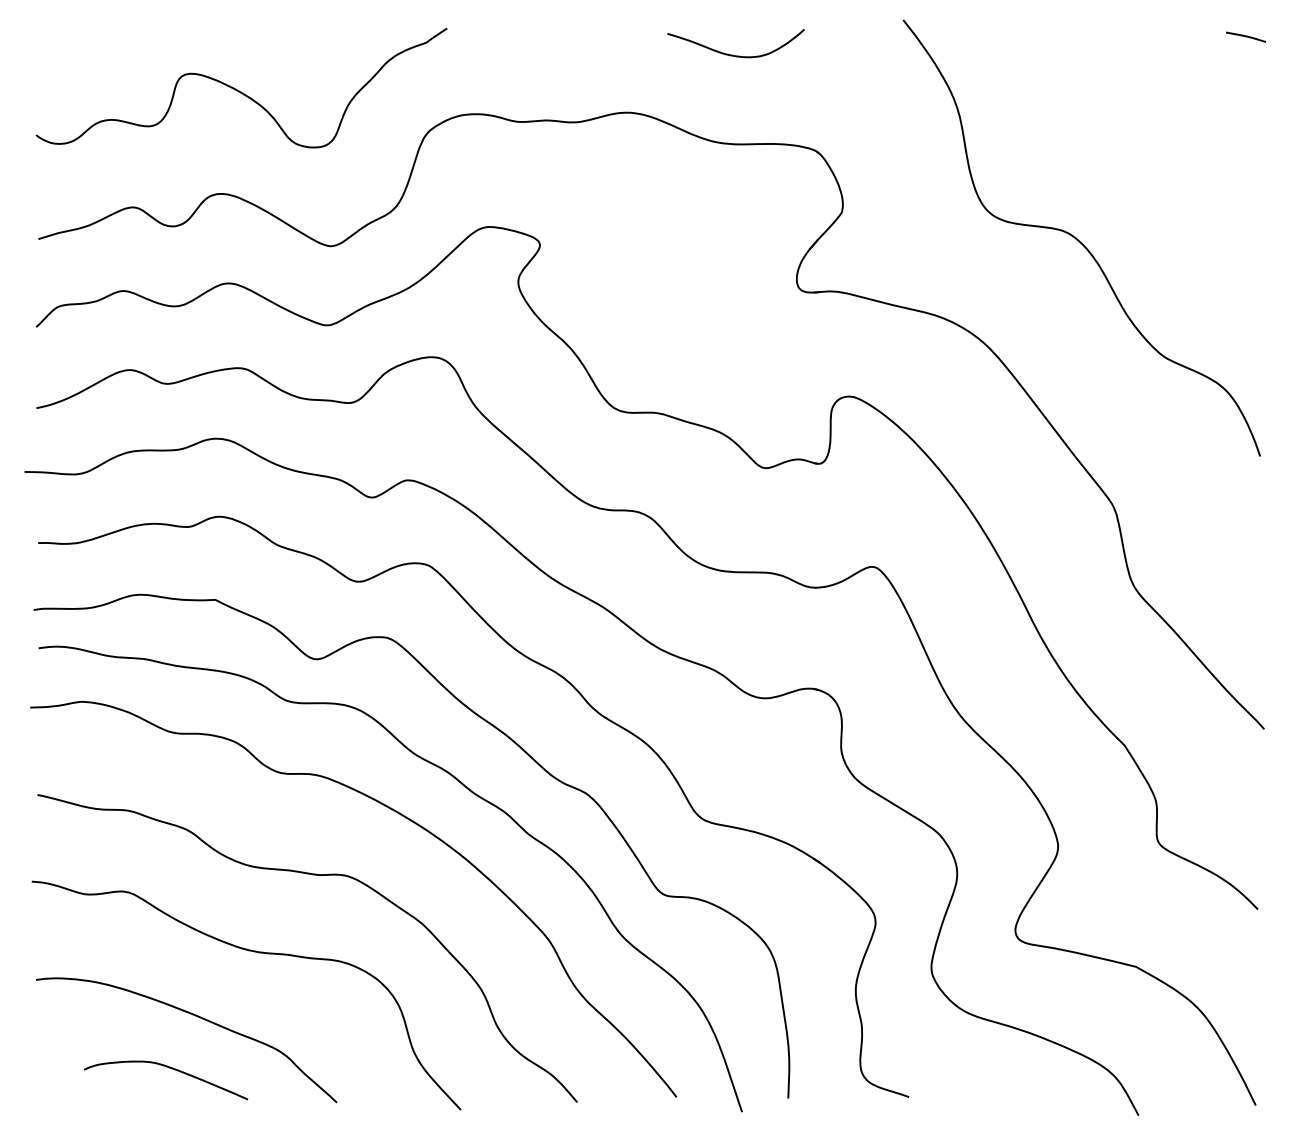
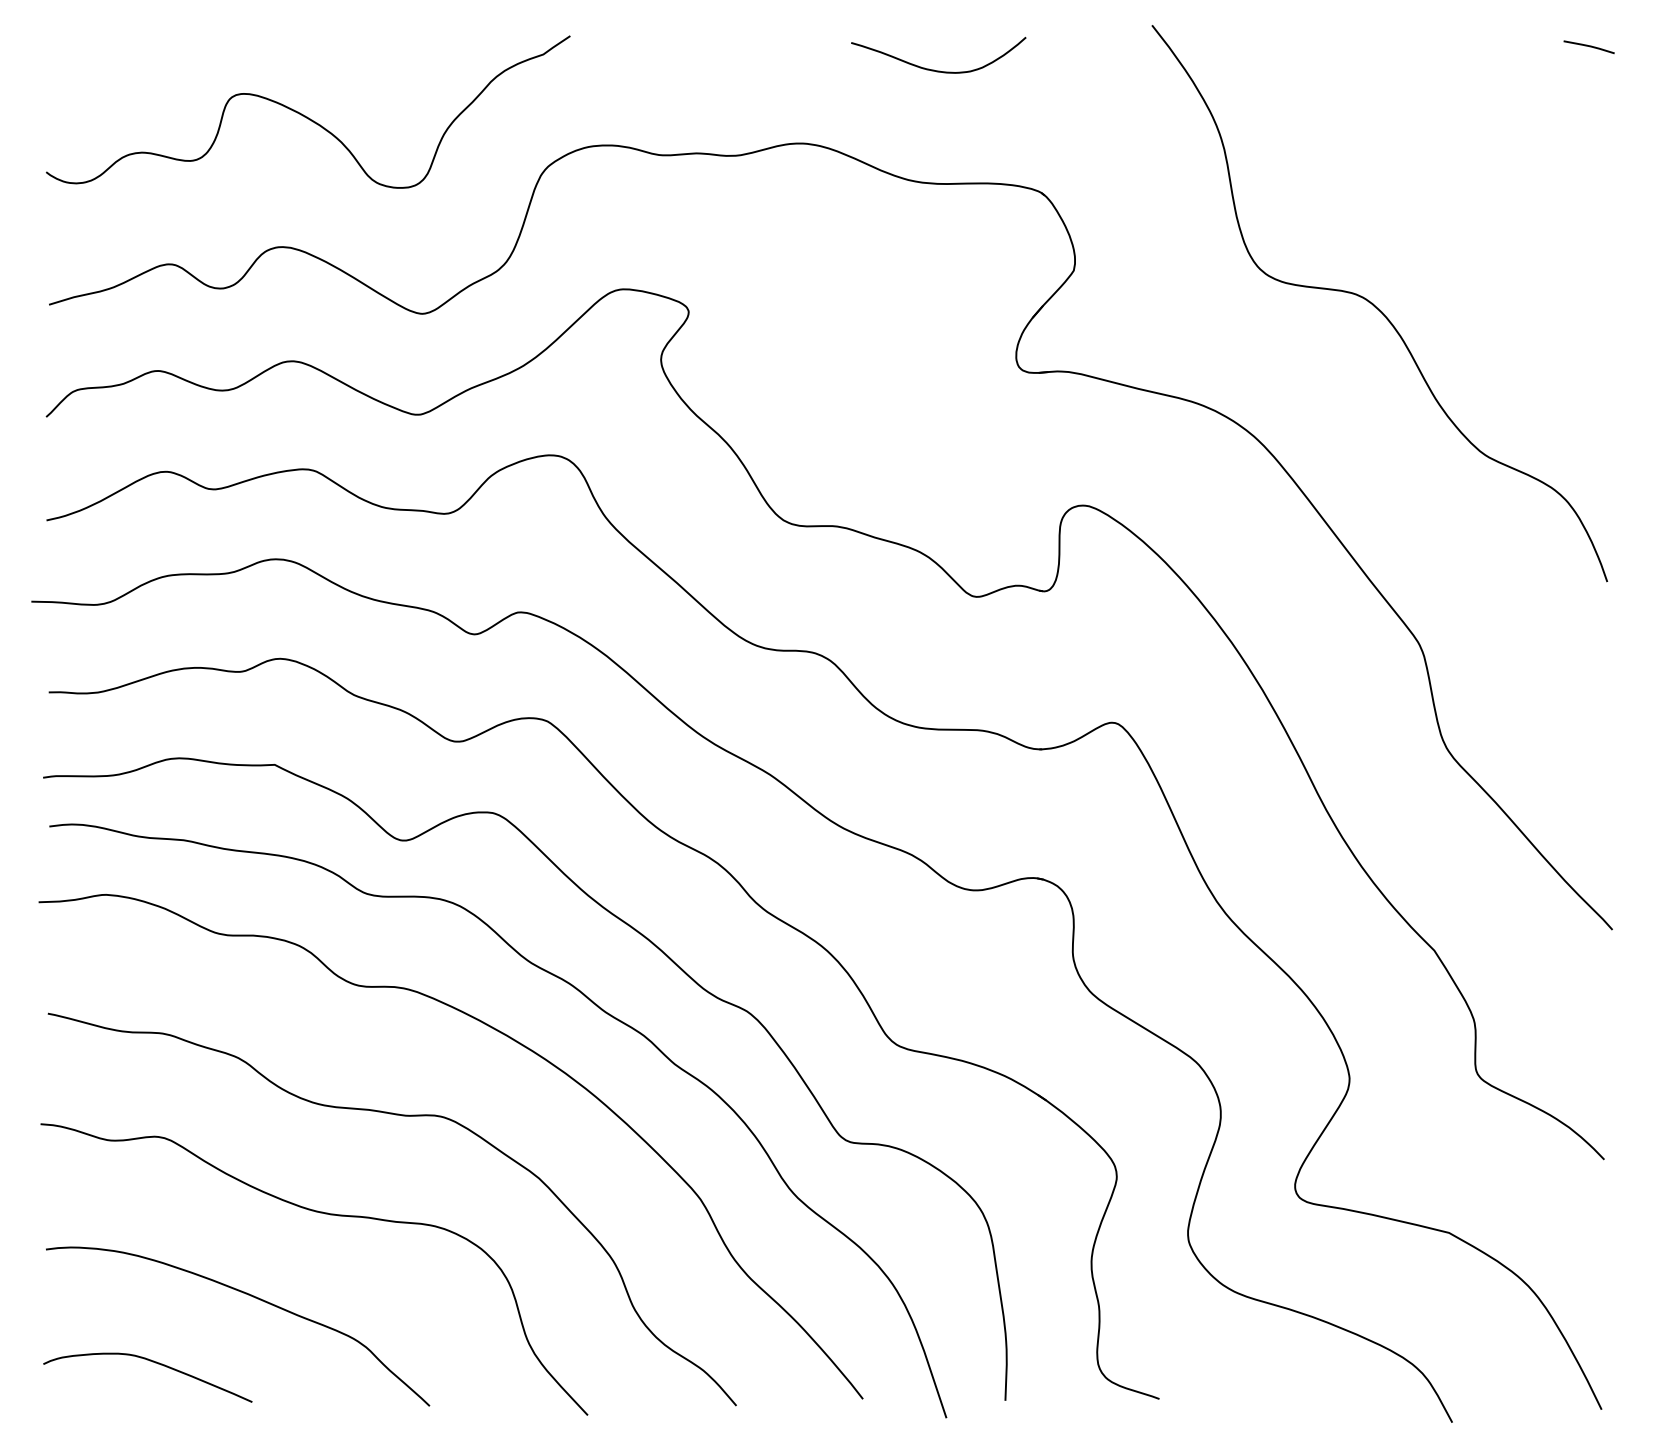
curve: (169, 1068) -> (152, 1362), moved

